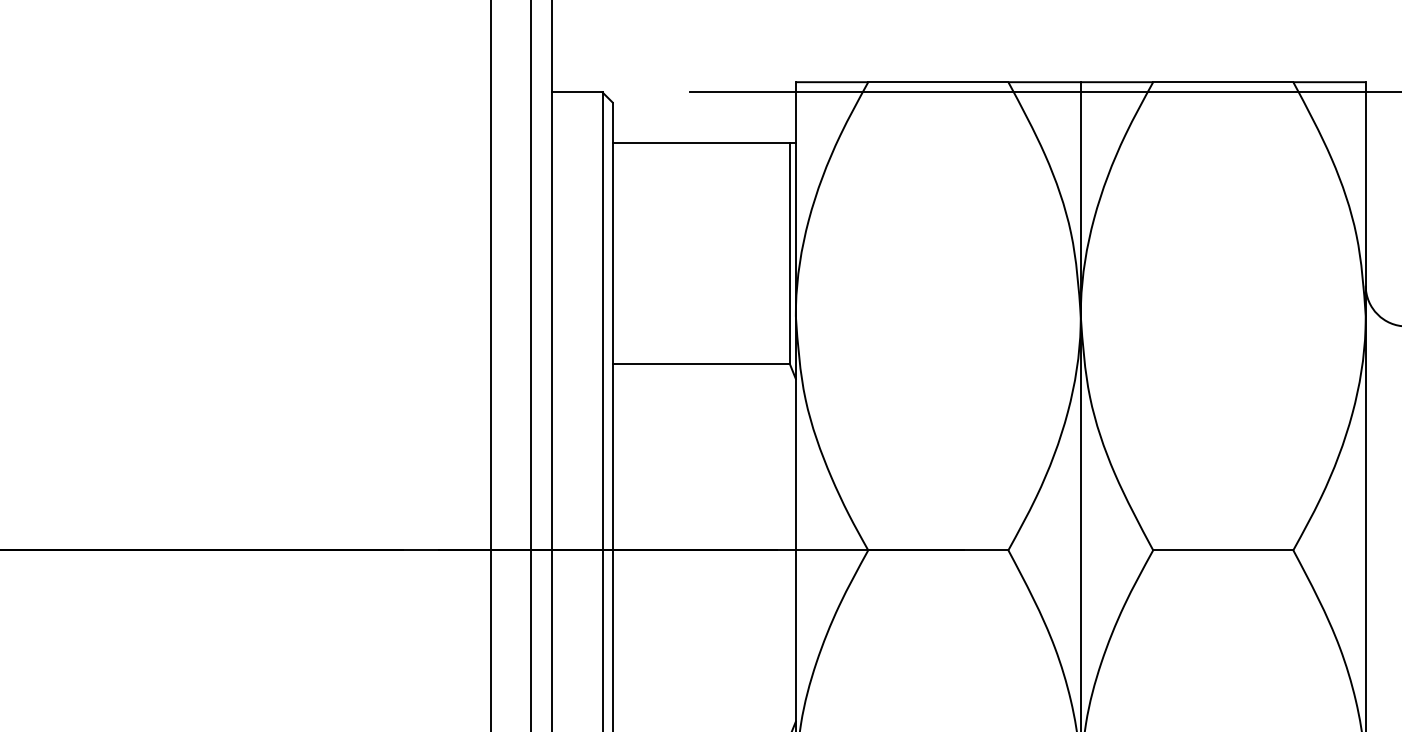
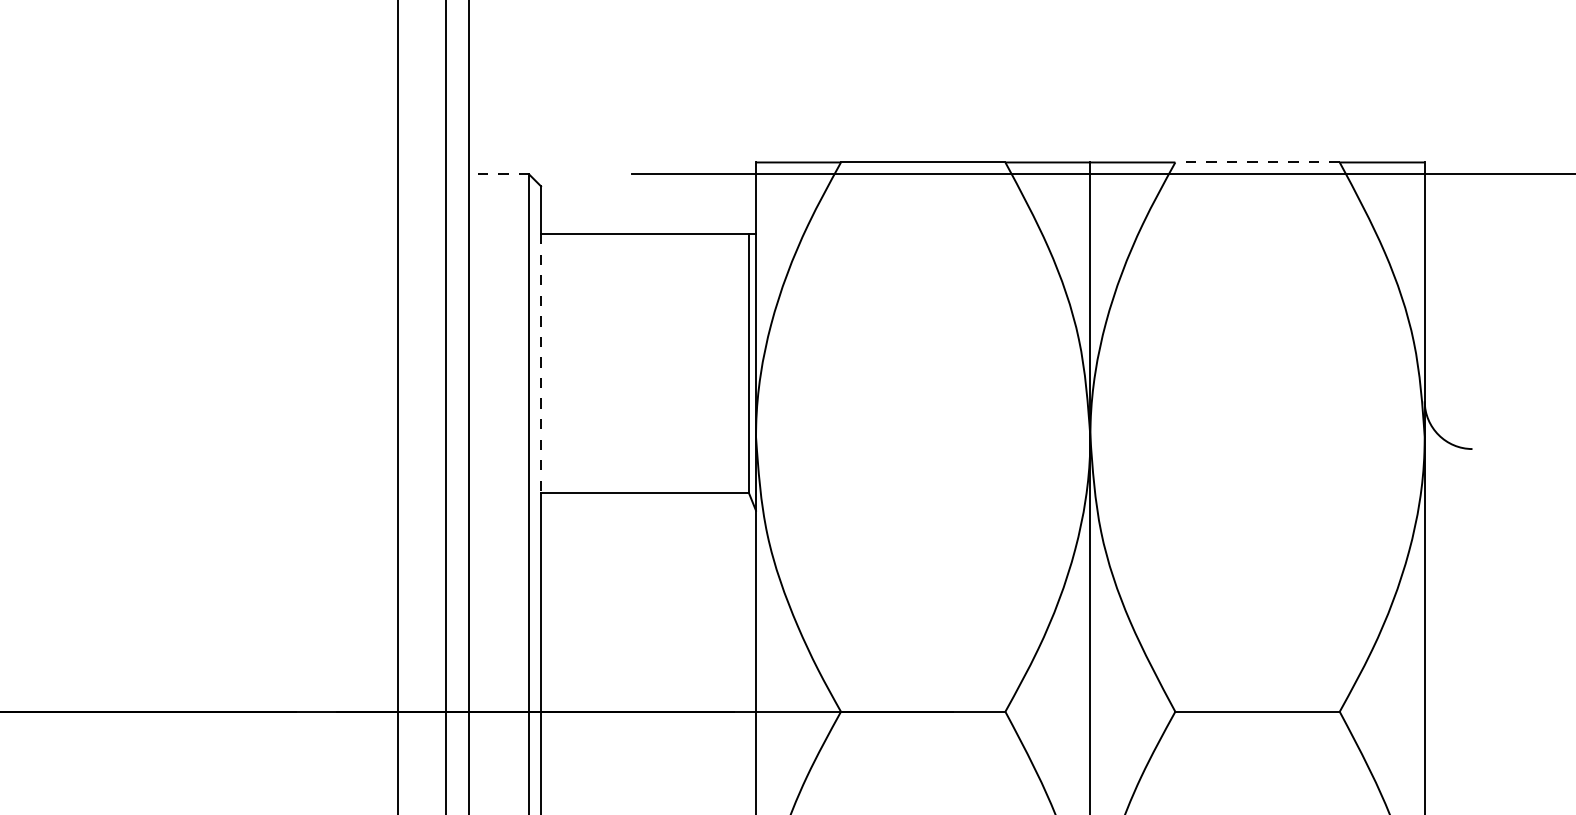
line: (1222, 82) -> (1256, 162), solid -> dashed
line: (576, 92) -> (498, 174), solid -> dashed
line: (612, 254) -> (540, 364), solid -> dashed

